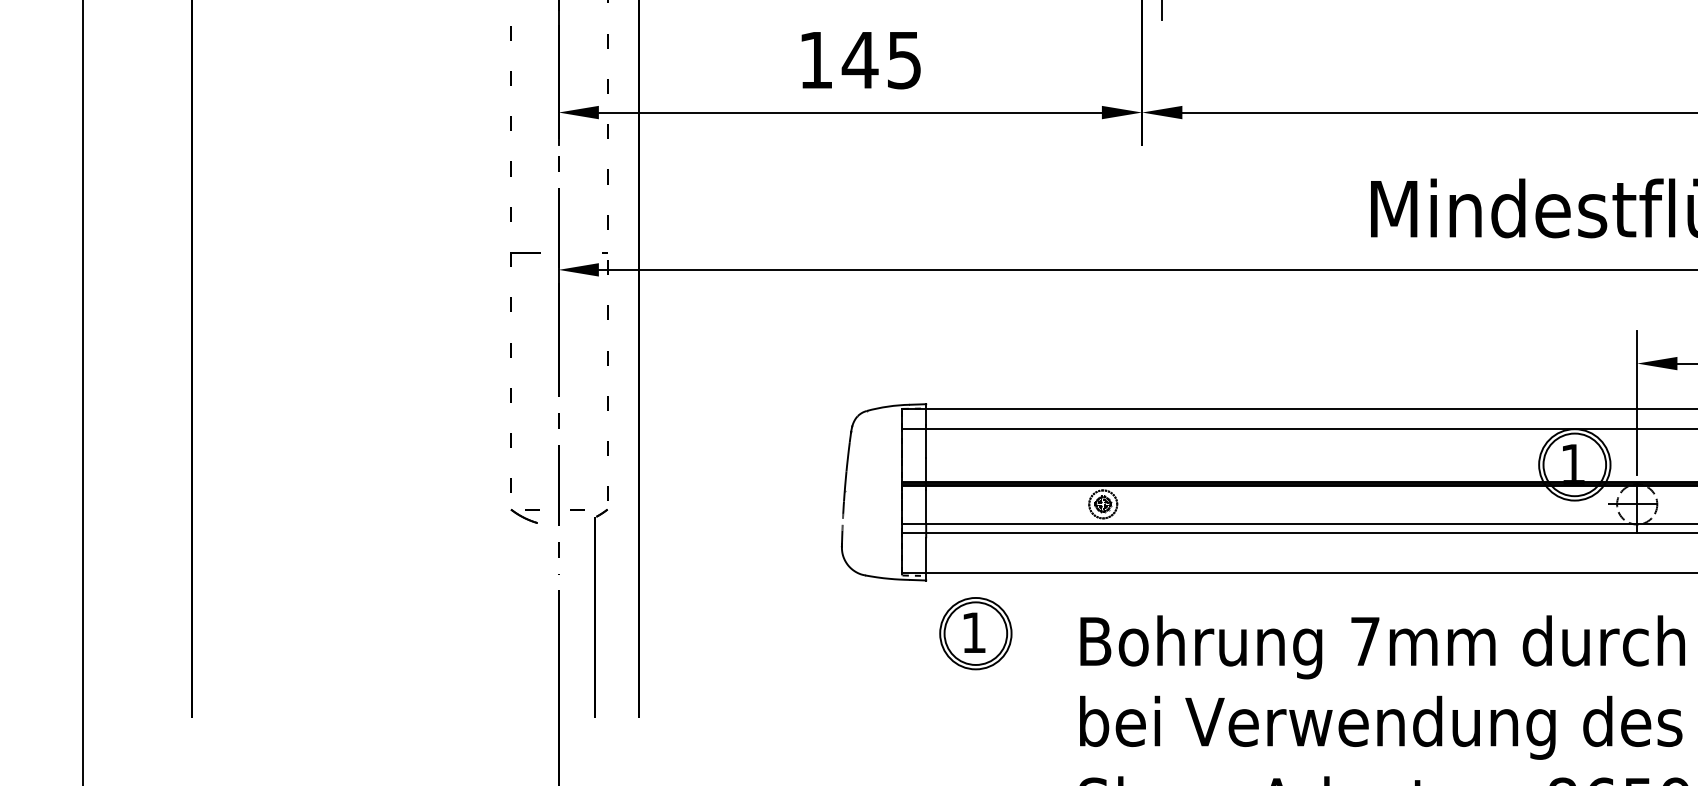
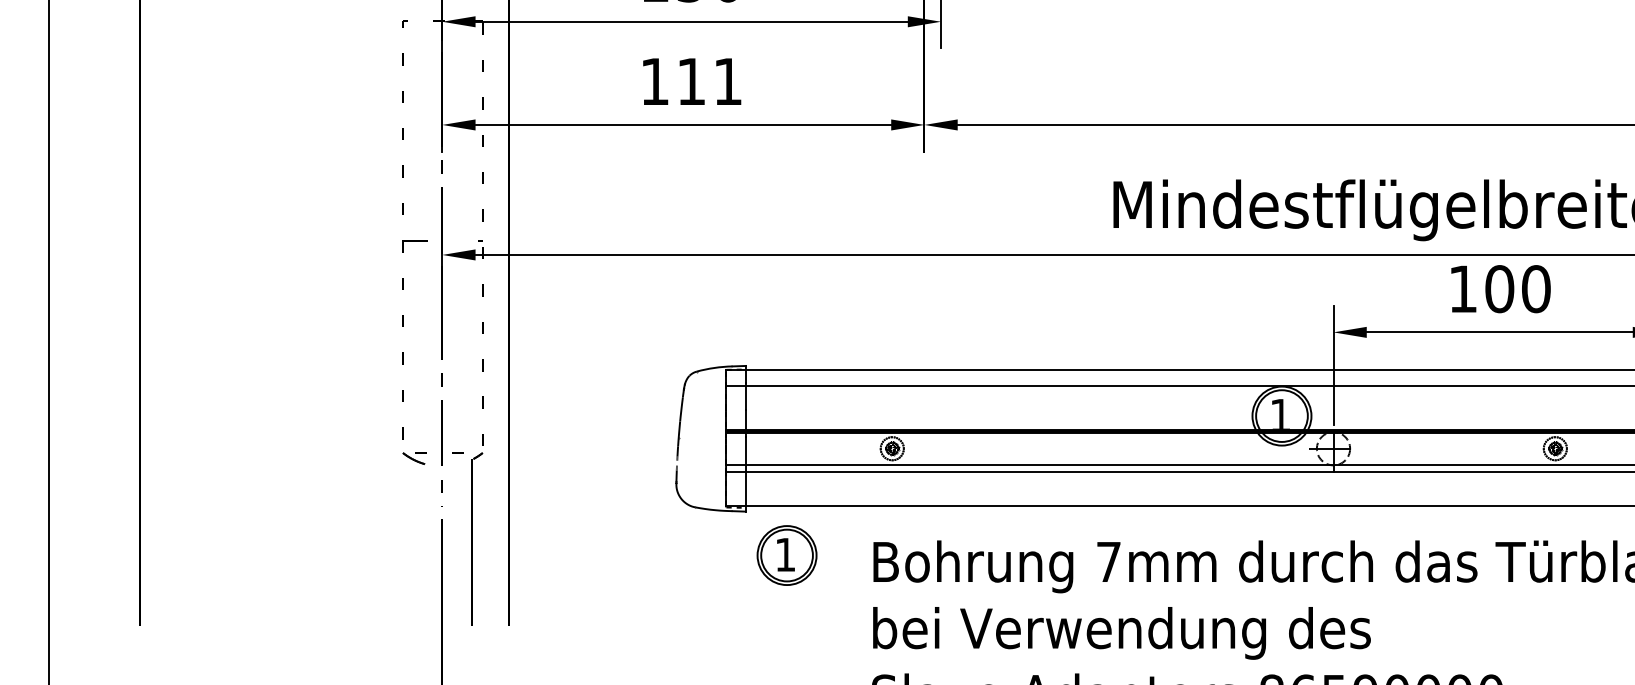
text: (880, 59) -> (708, 81), 145 -> 111

